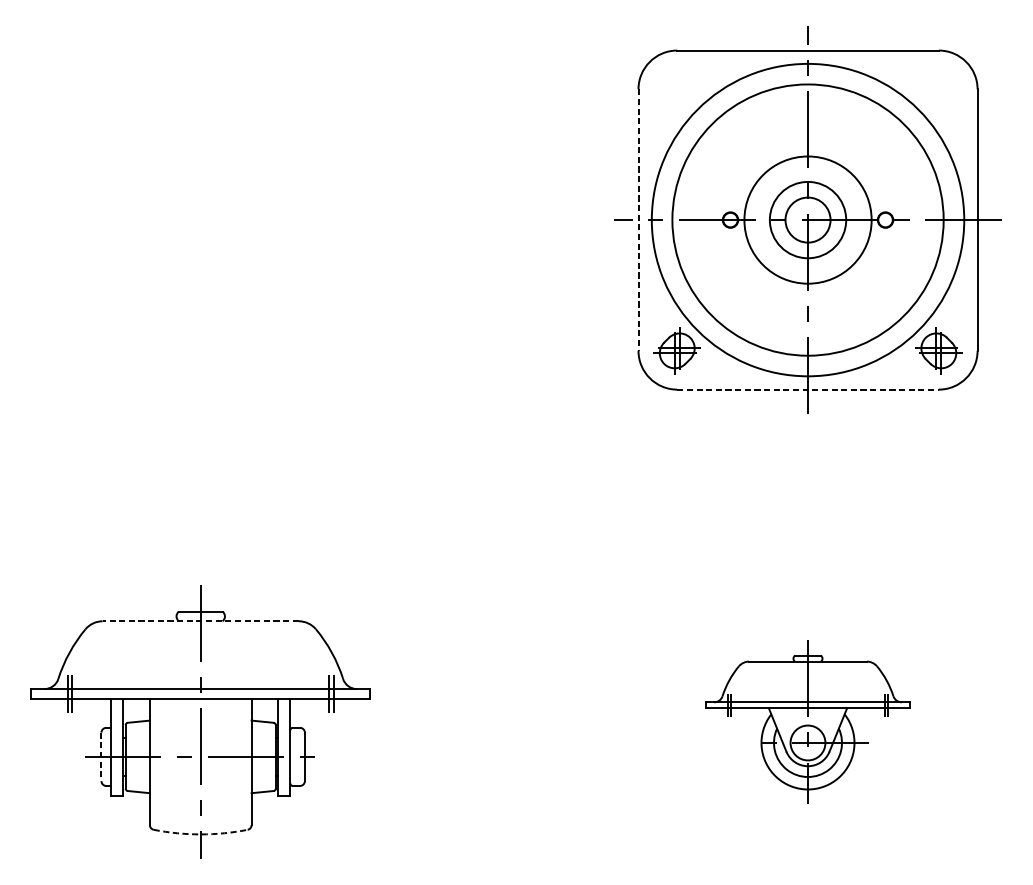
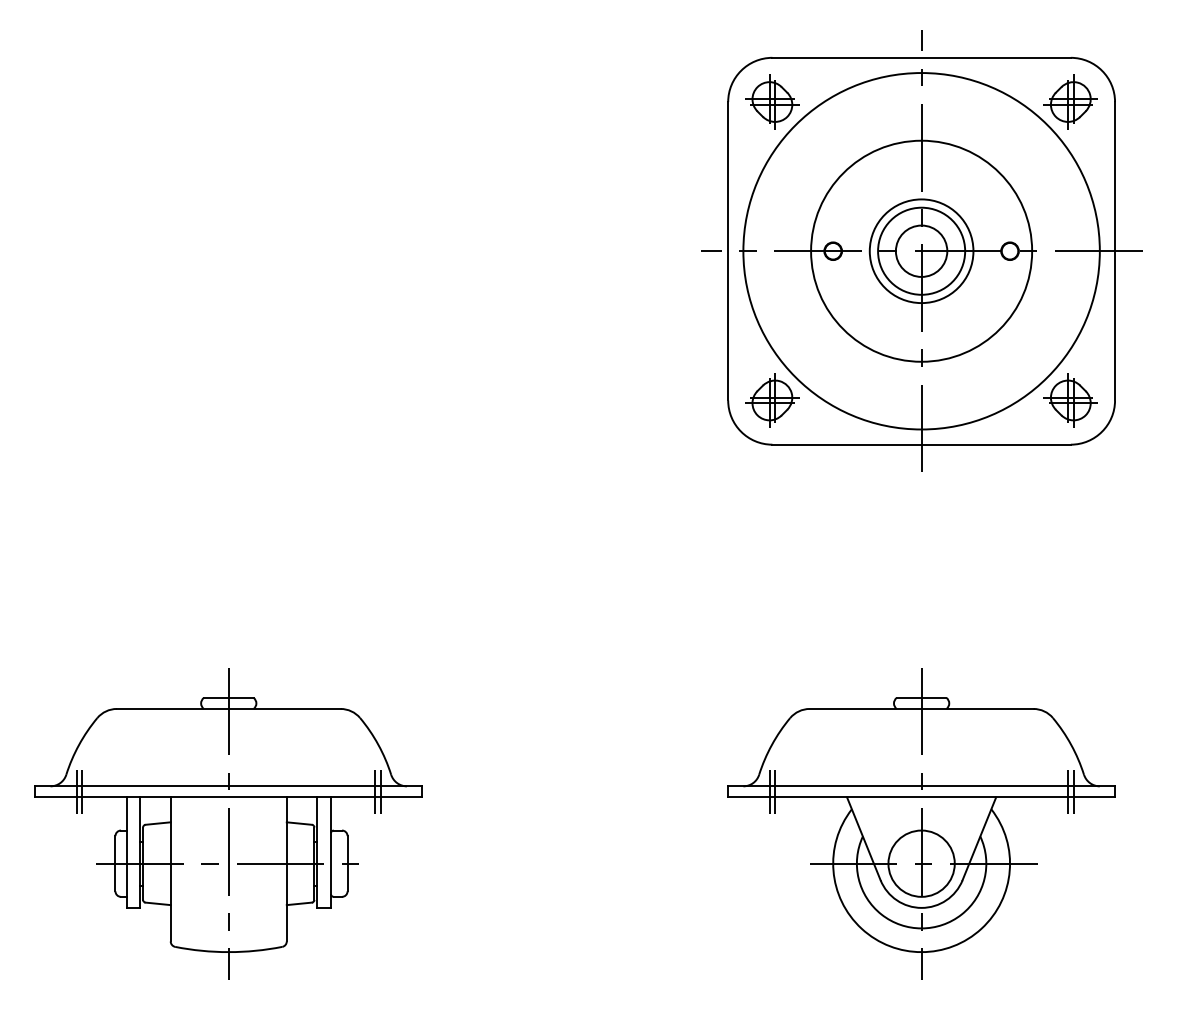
part: (677, 88) -> (772, 101), added
part: (938, 88) -> (1070, 101), added
circle: (807, 219) -> (921, 250), size x0.71
line: (638, 220) -> (728, 251), dashed -> solid
circle: (807, 220) -> (921, 251), size x0.71
line: (808, 389) -> (922, 444), dashed -> solid
line: (200, 620) -> (228, 708), dashed -> solid
part: (807, 721) -> (921, 823), size x1.67
line: (101, 756) -> (115, 863), dashed -> solid
arc: (200, 834) -> (228, 952), dashed -> solid

